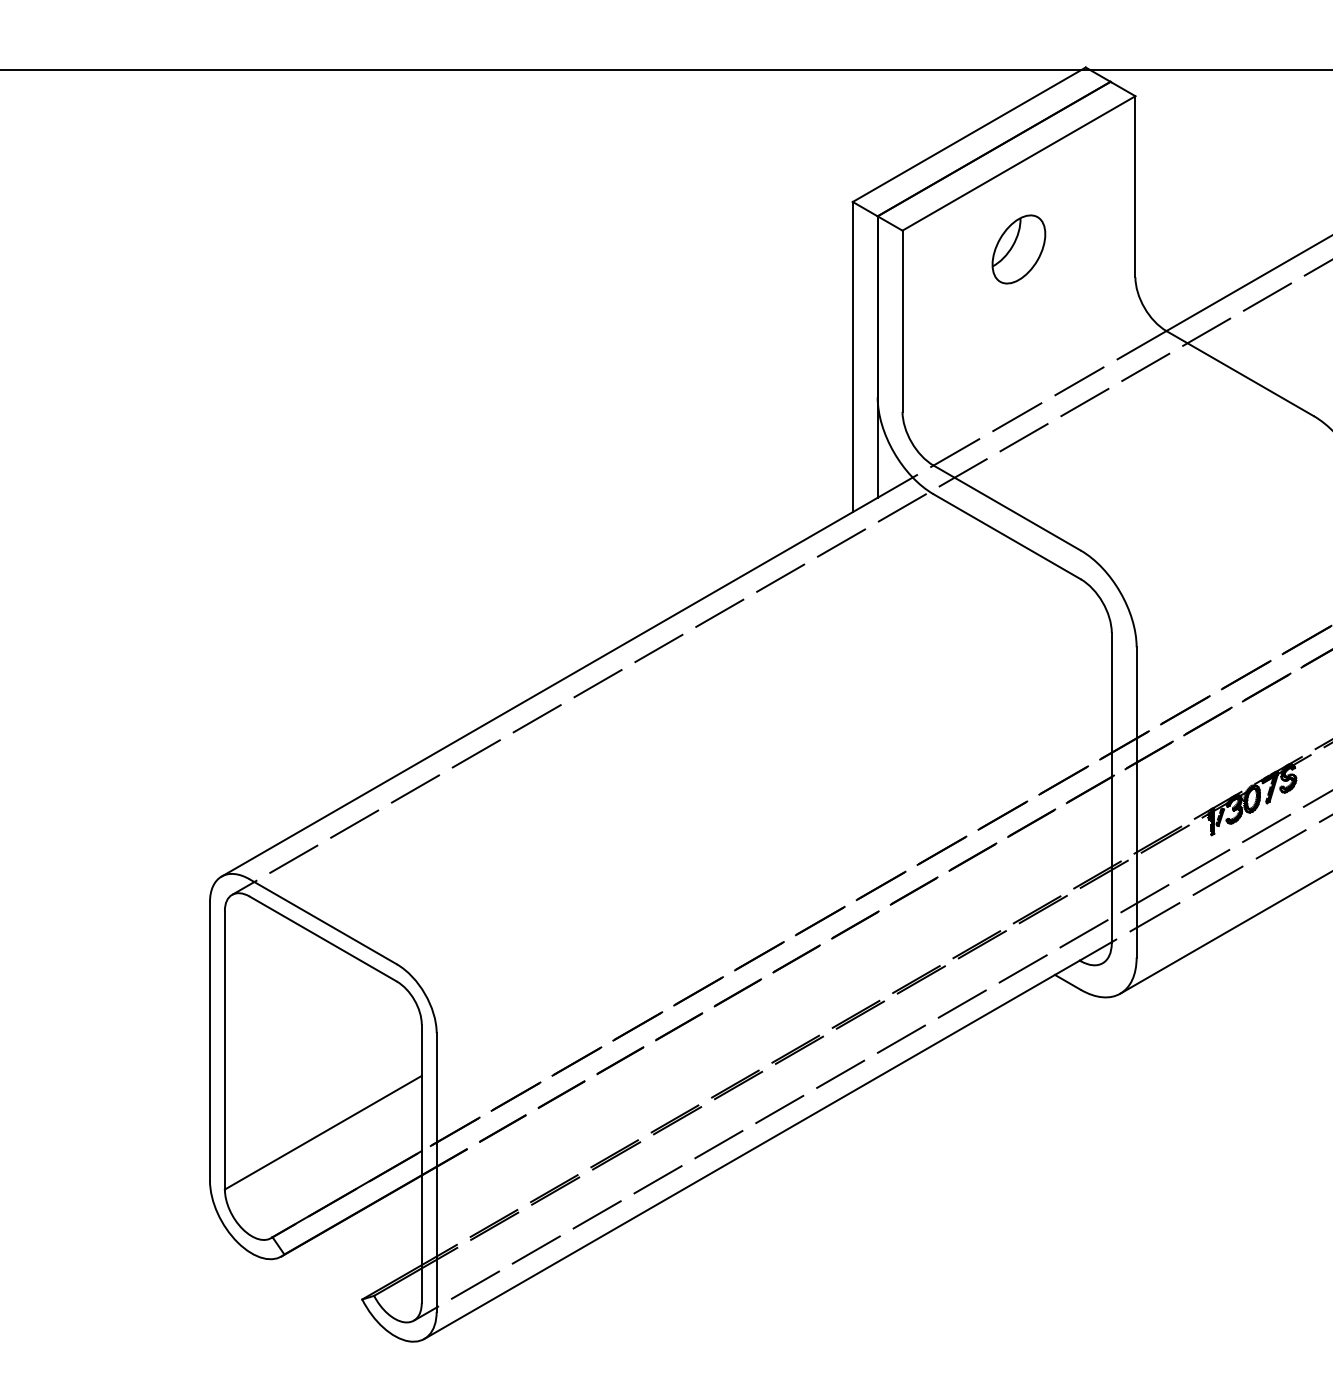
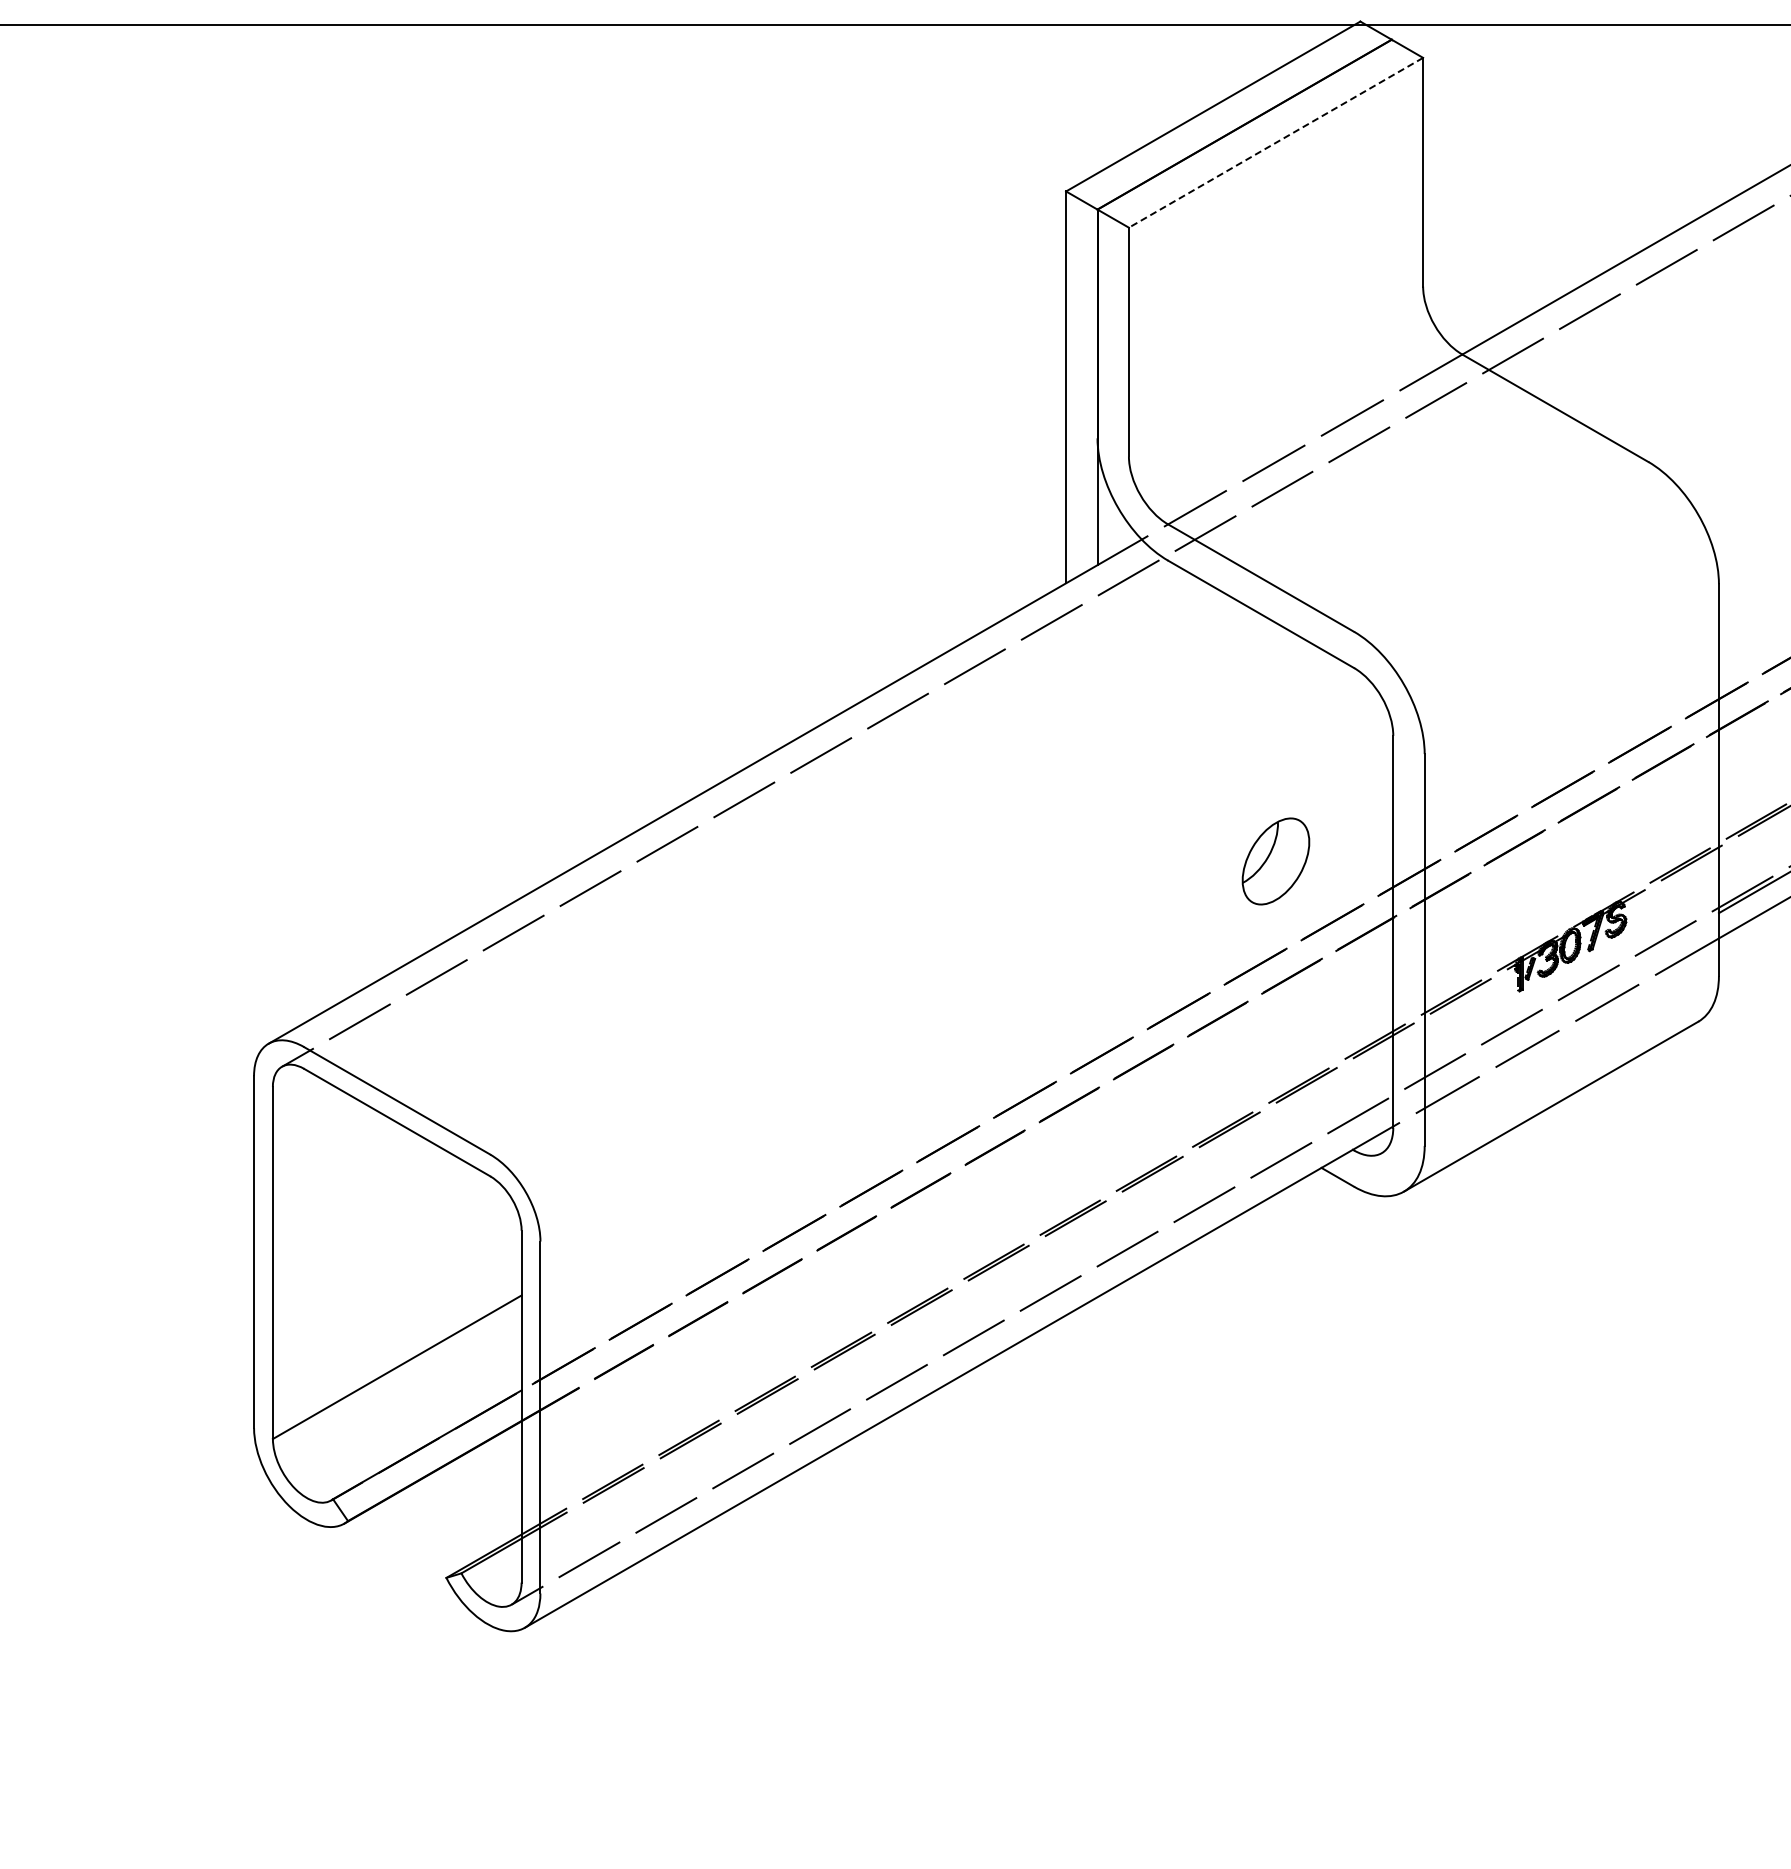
line: (1019, 163) -> (1276, 142), solid -> dashed
part: (1018, 249) -> (1275, 861), moved

